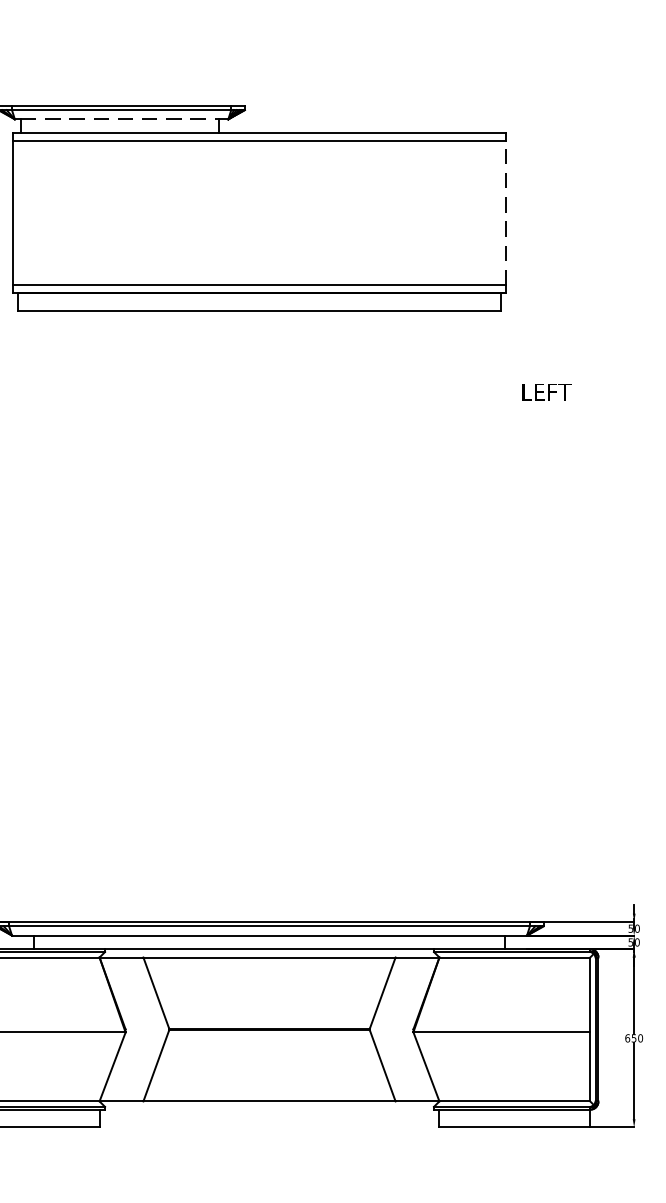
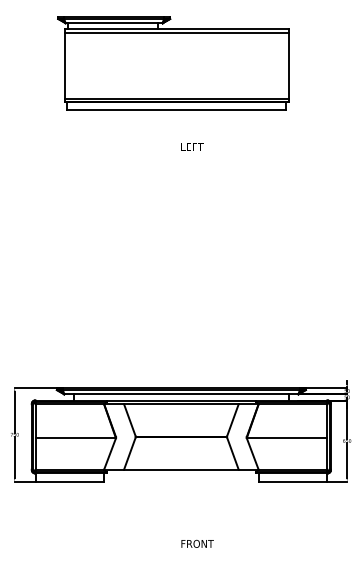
line: (120, 120) -> (113, 23), dashed -> solid
line: (505, 212) -> (288, 65), dashed -> solid
text: (546, 390) -> (192, 146), moved

